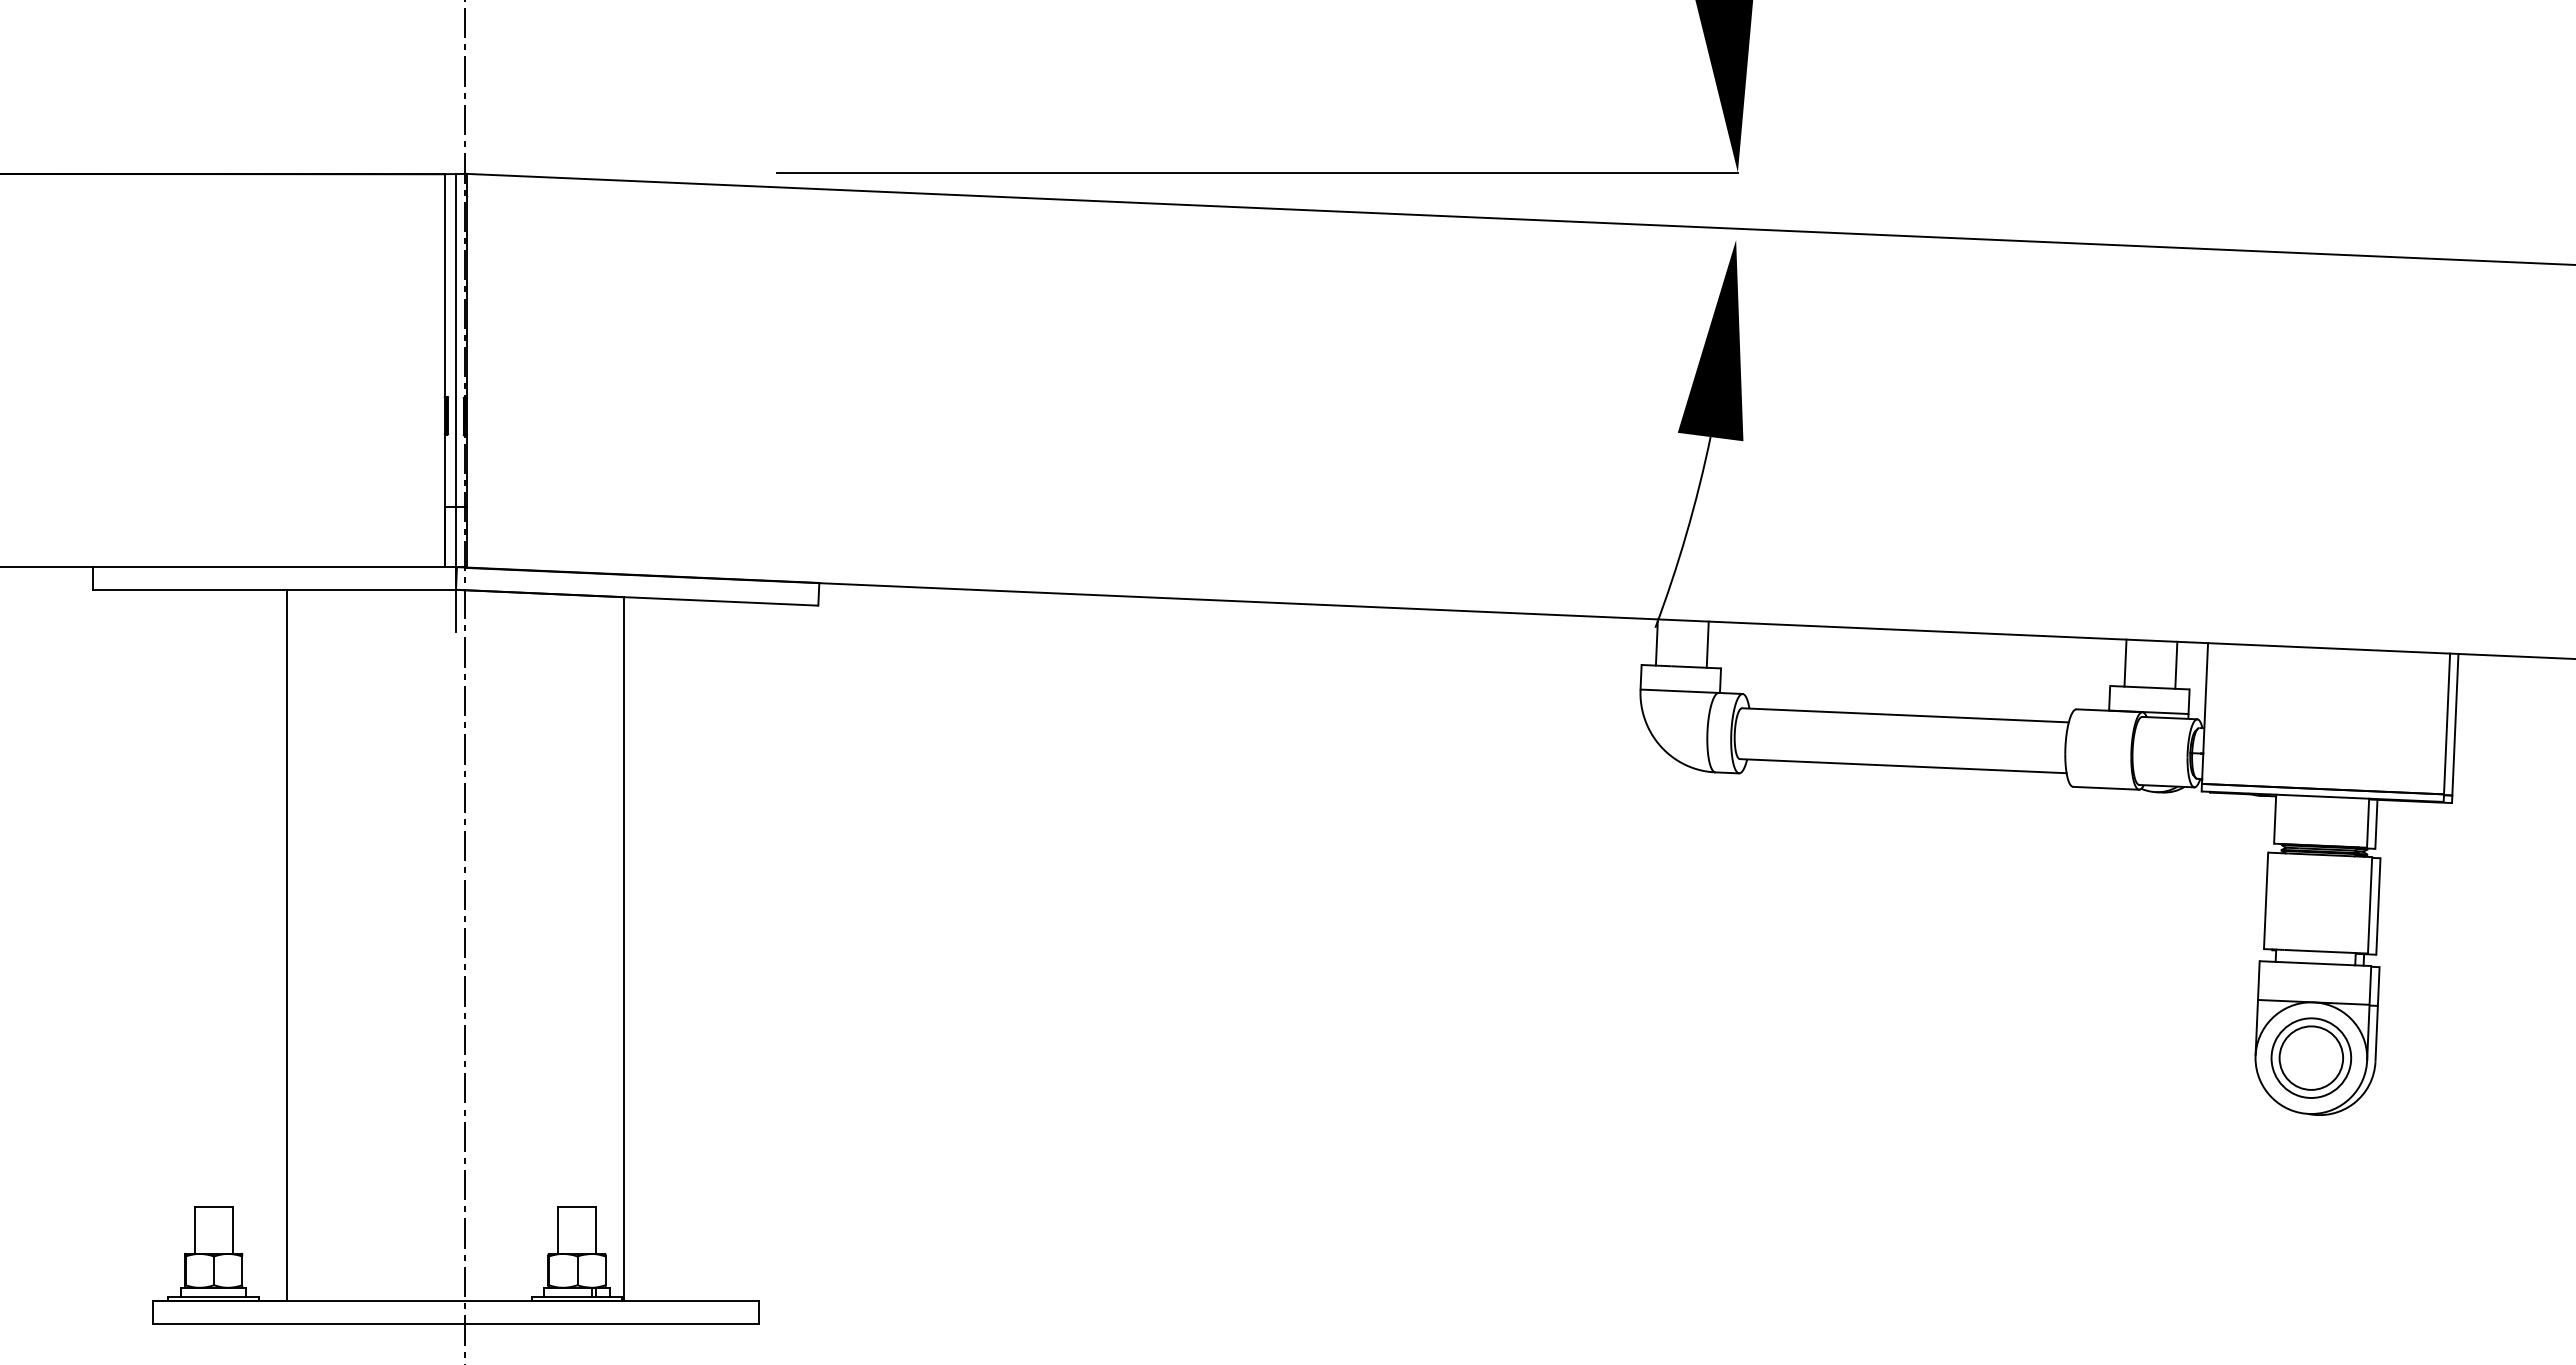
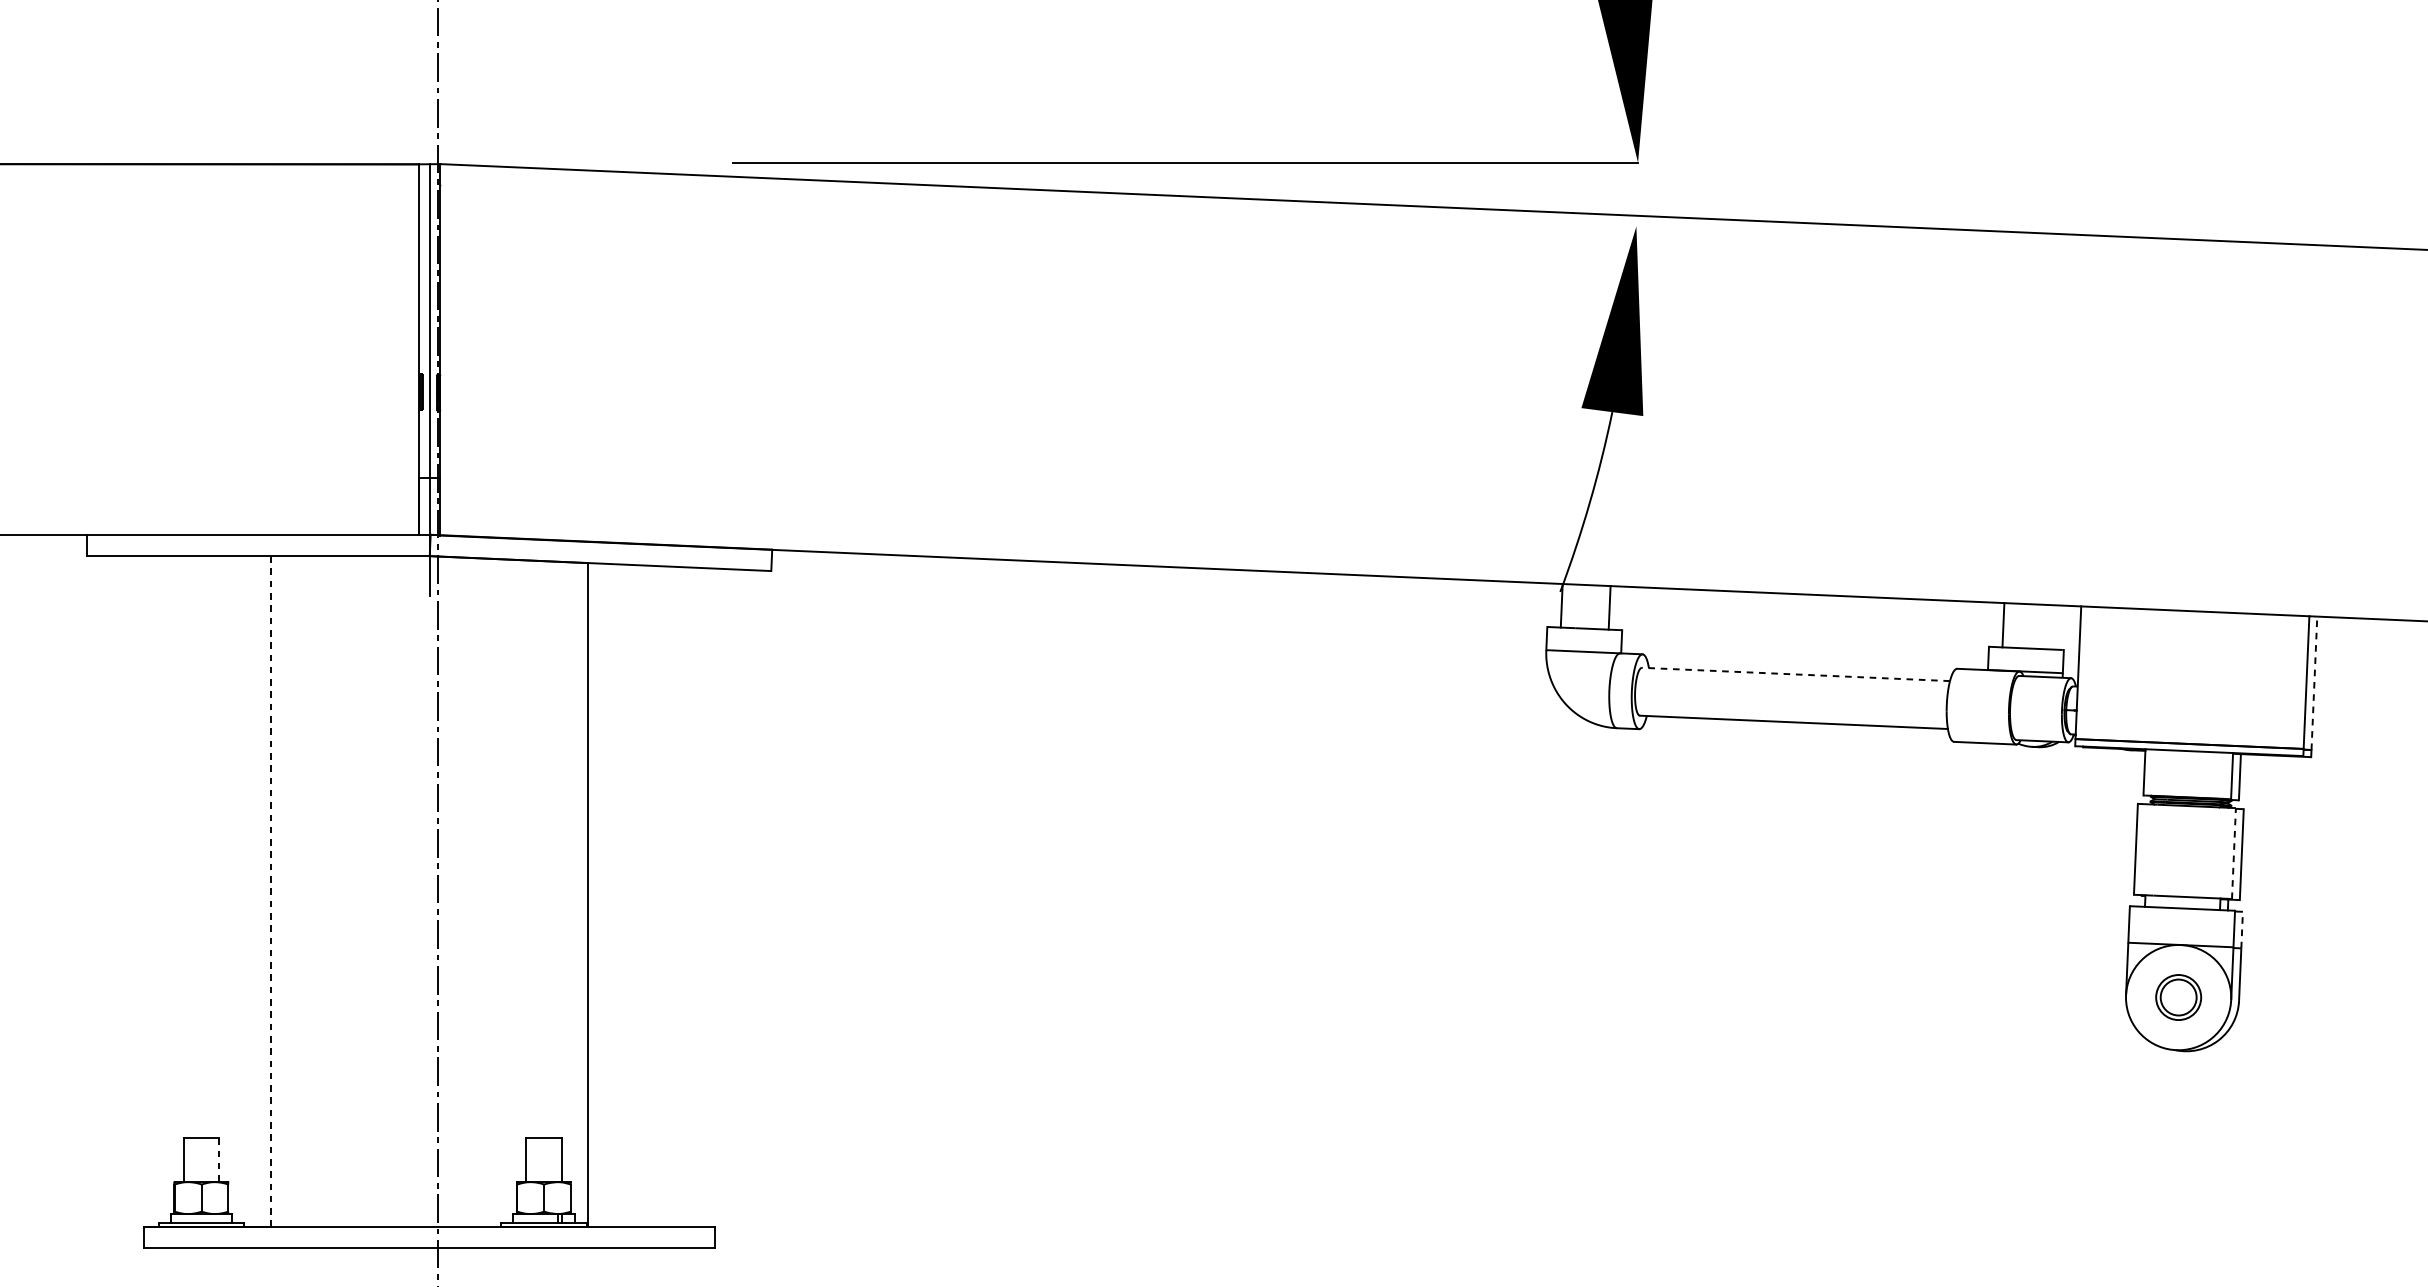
line: (2176, 664) -> (2051, 626), removed
line: (1905, 715) -> (1796, 674), solid -> dashed
line: (2455, 724) -> (2314, 683), solid -> dashed
line: (2370, 904) -> (2234, 852), solid -> dashed
line: (287, 945) -> (270, 891), solid -> dashed
line: (2378, 986) -> (2241, 930), solid -> dashed
part: (2311, 1057) -> (2178, 996), size x0.6
line: (232, 1231) -> (219, 1160), solid -> dashed

